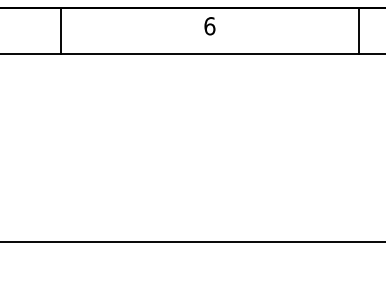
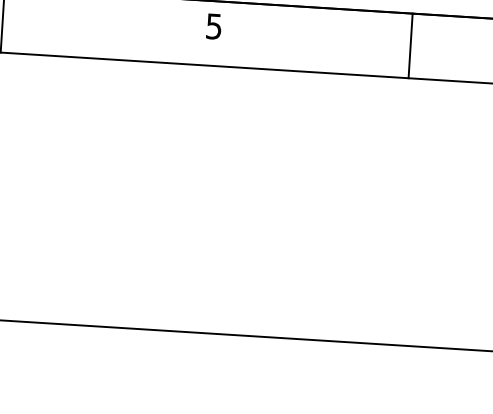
text: (209, 26) -> (213, 26), 6 -> 5
line: (358, 31) -> (409, 46), moved

